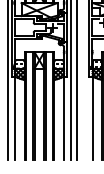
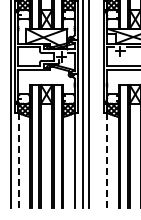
line: (14, 118) -> (18, 160), solid -> dashed
line: (92, 118) -> (107, 160), solid -> dashed

